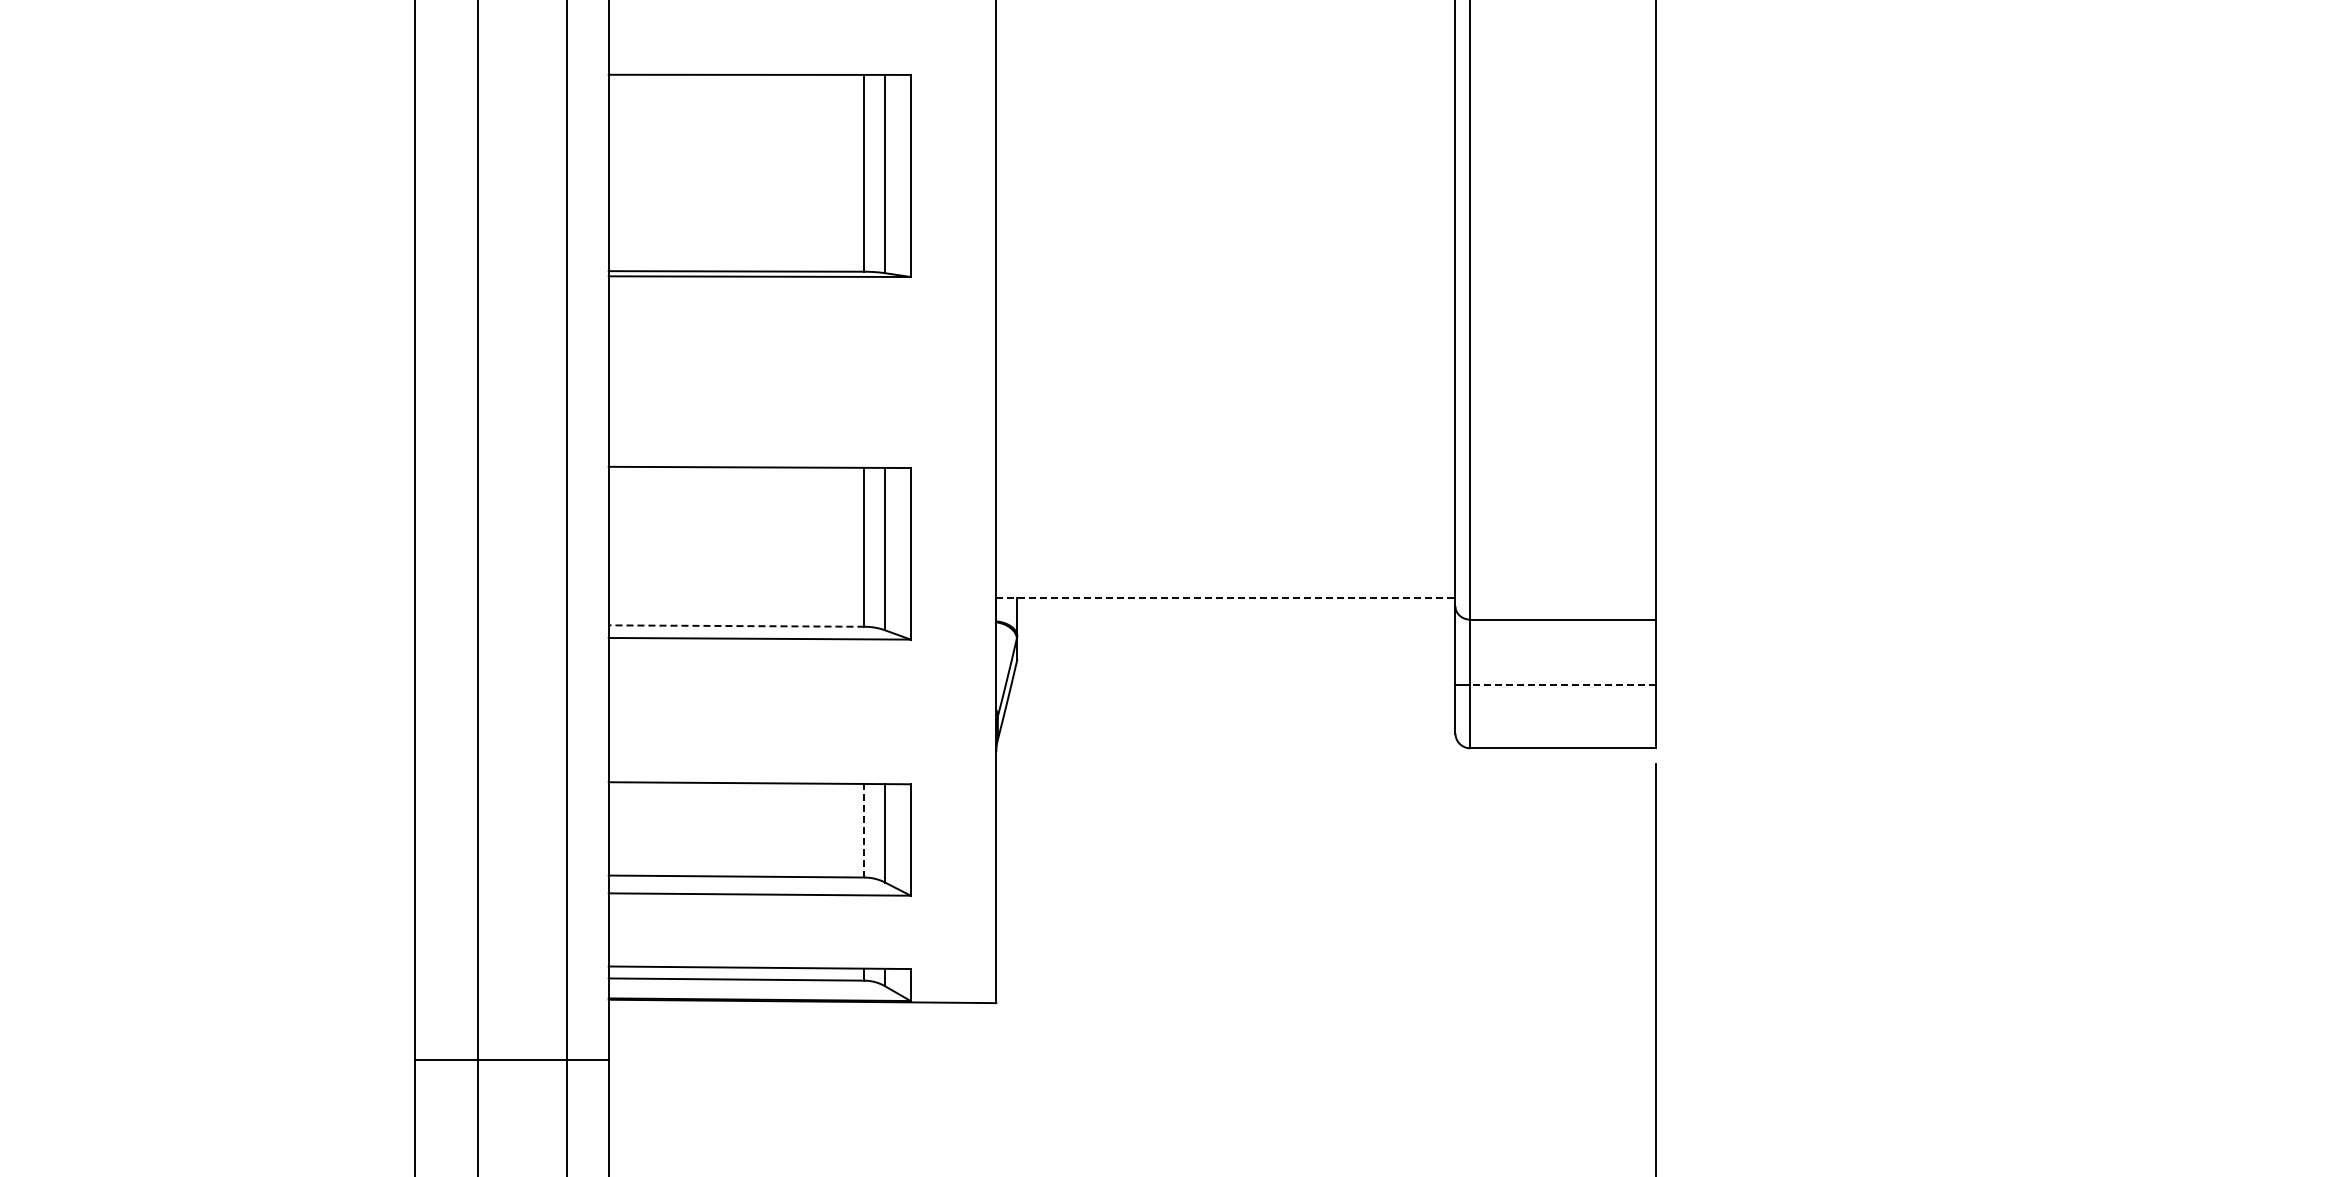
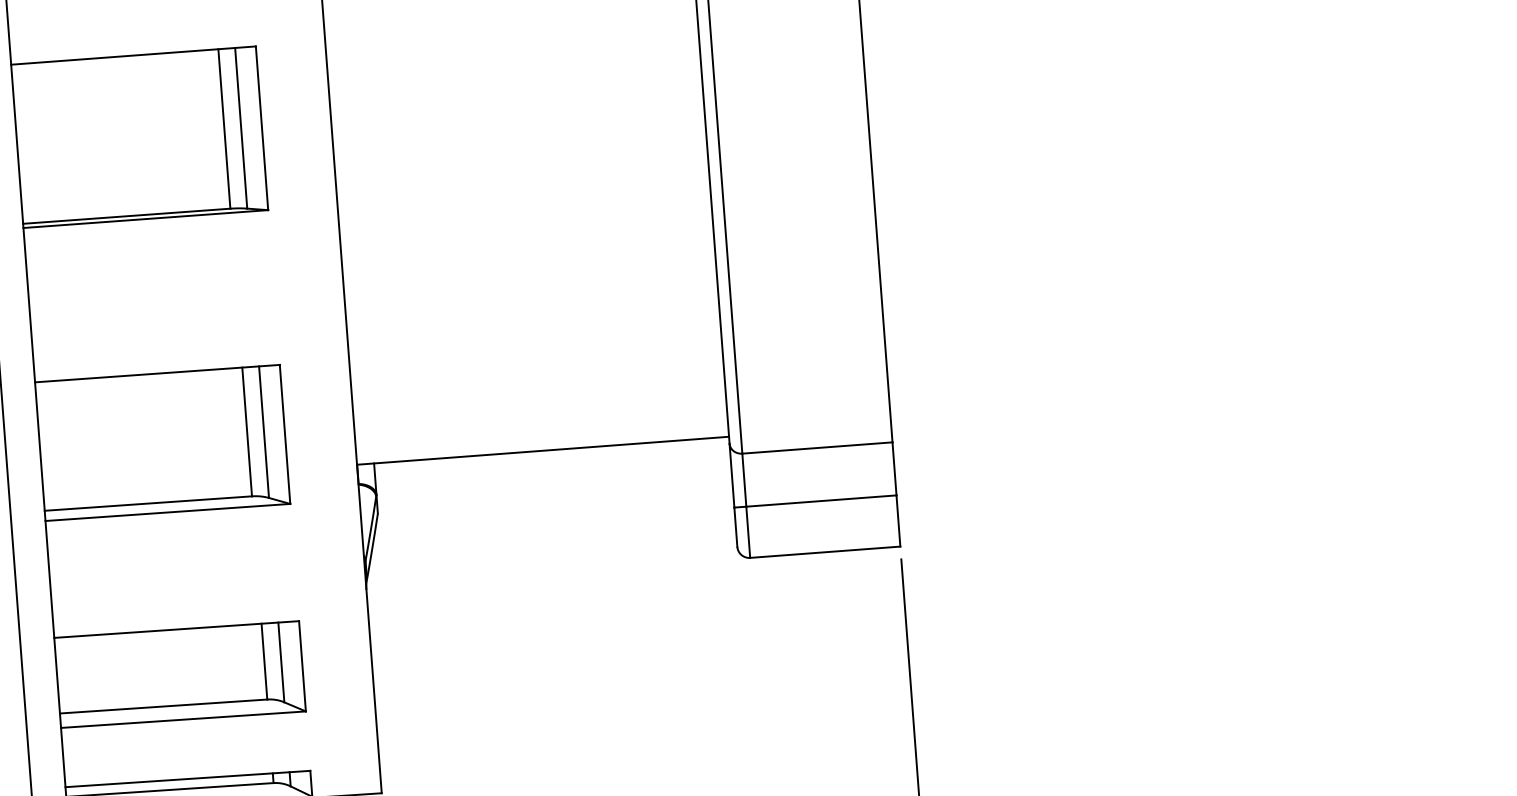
line: (1225, 597) -> (542, 450), dashed -> solid
line: (736, 626) -> (148, 503), dashed -> solid
line: (1562, 685) -> (821, 501), dashed -> solid
line: (864, 830) -> (264, 661), dashed -> solid

